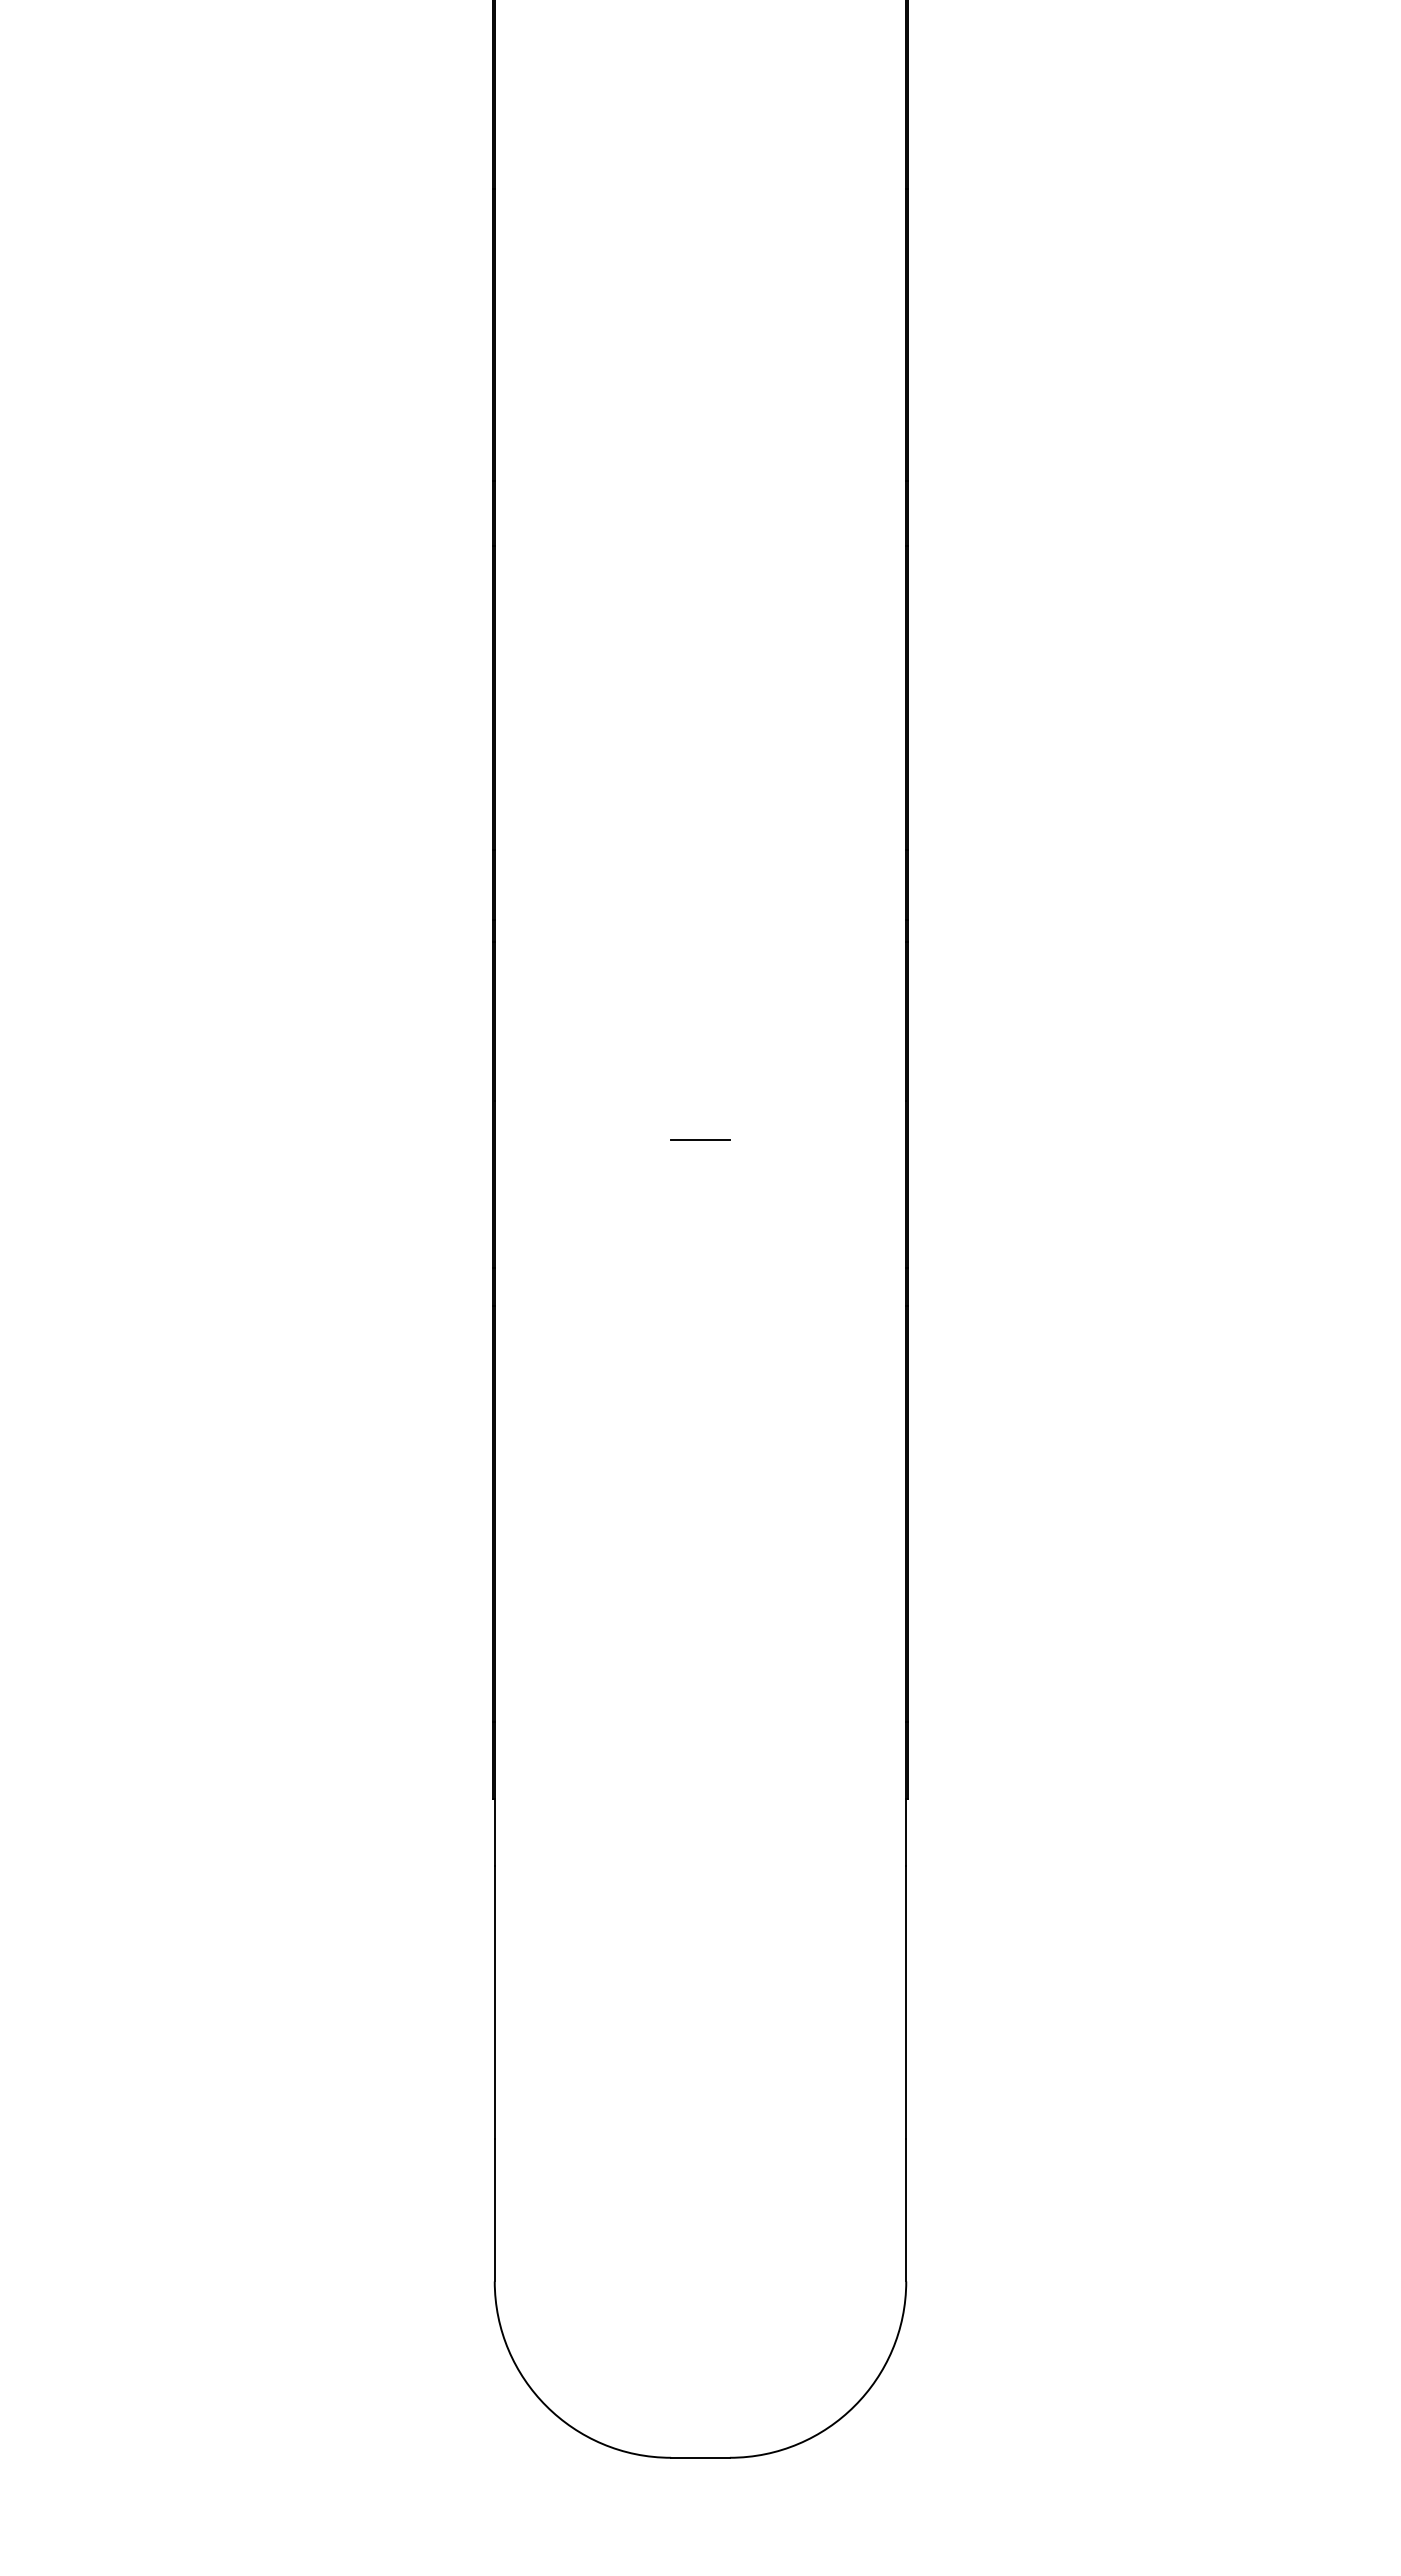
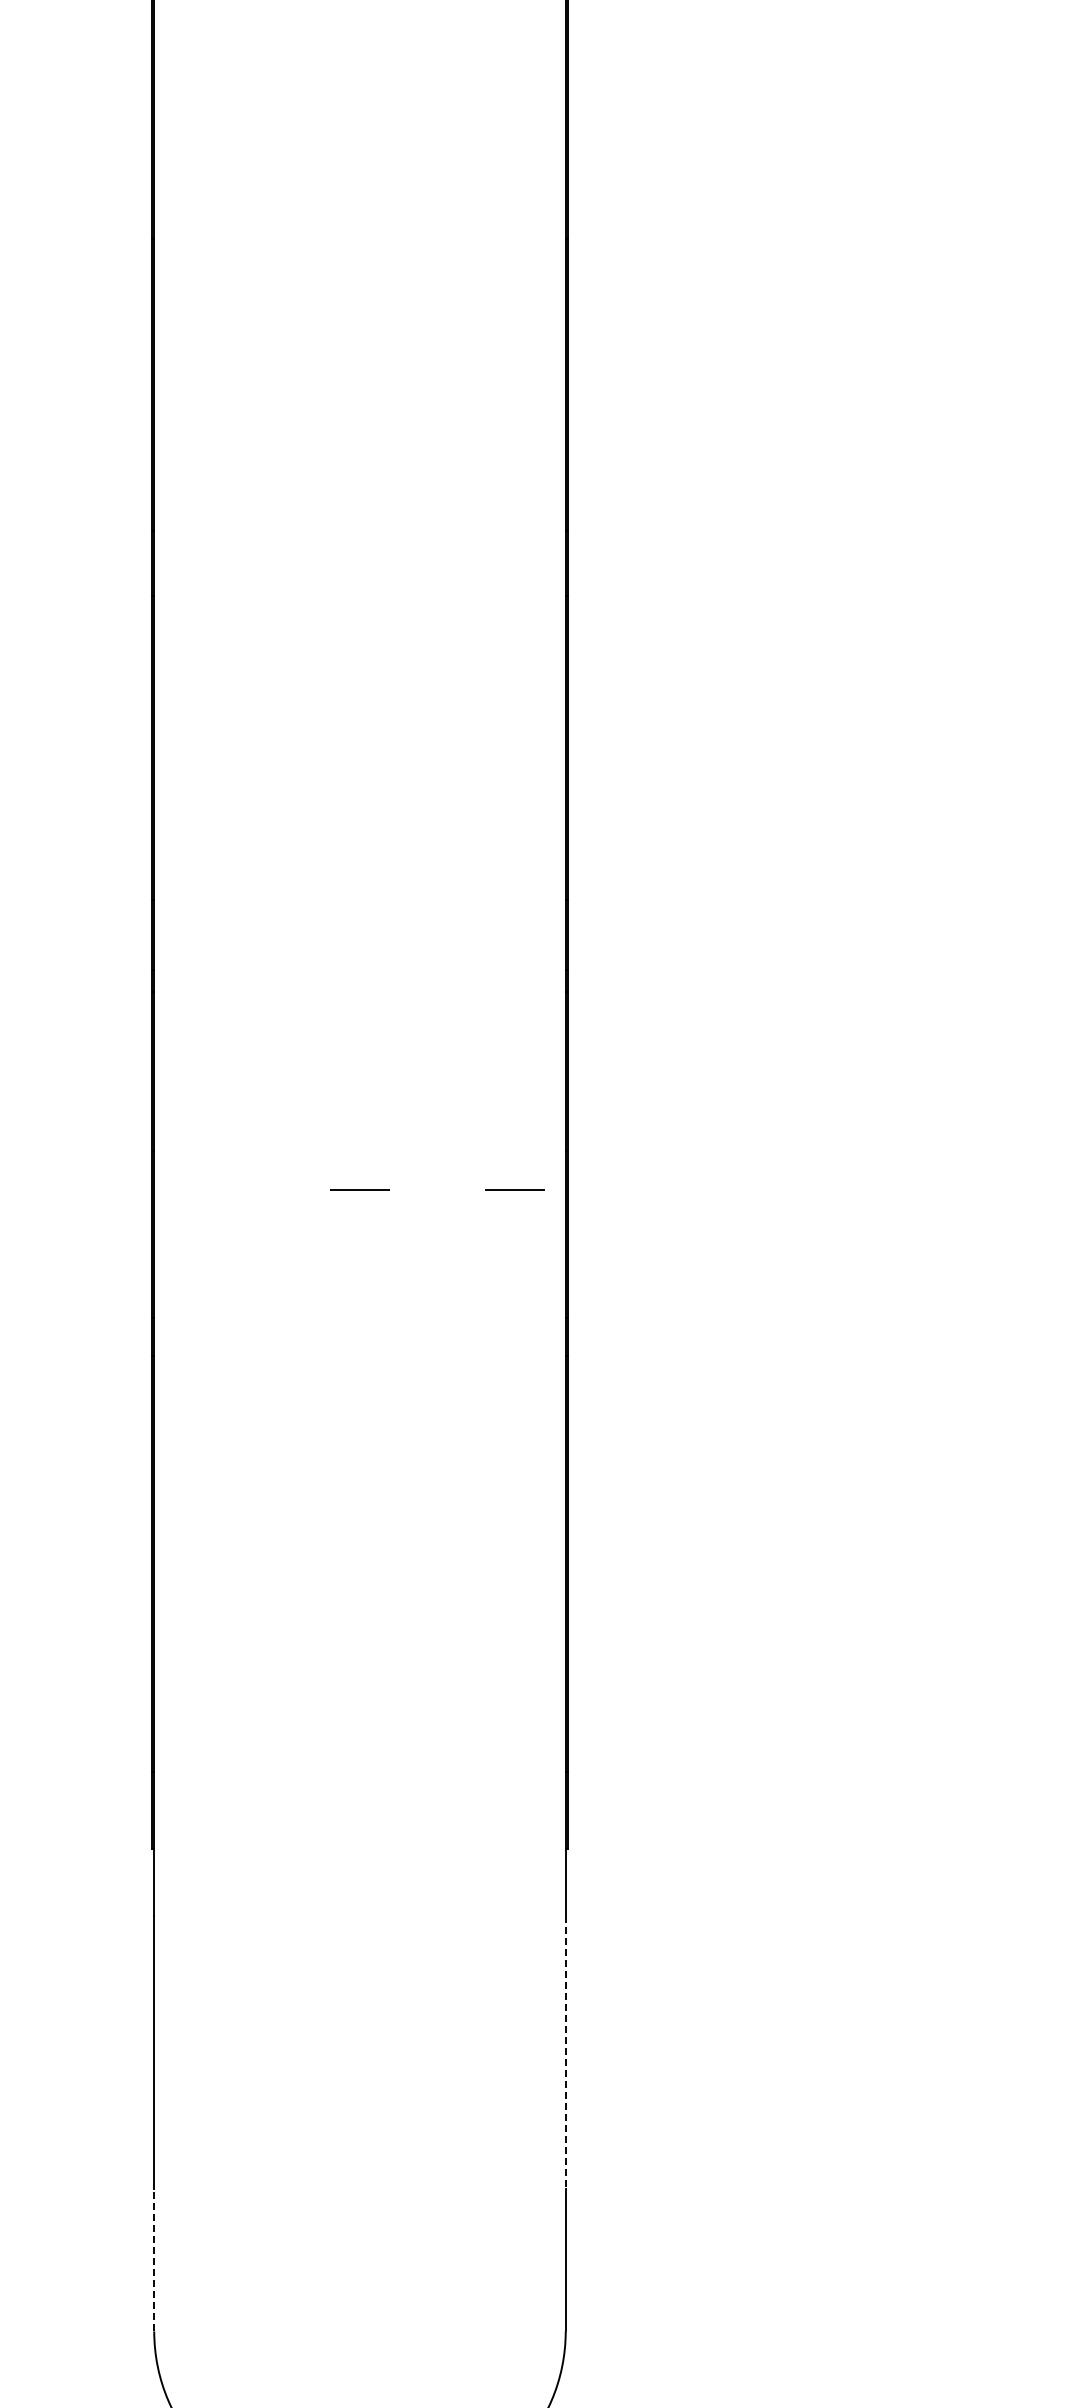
line: (855, 1139) -> (514, 1189), added
line: (906, 2002) -> (565, 2052), solid -> dashed
line: (494, 2209) -> (153, 2259), solid -> dashed

